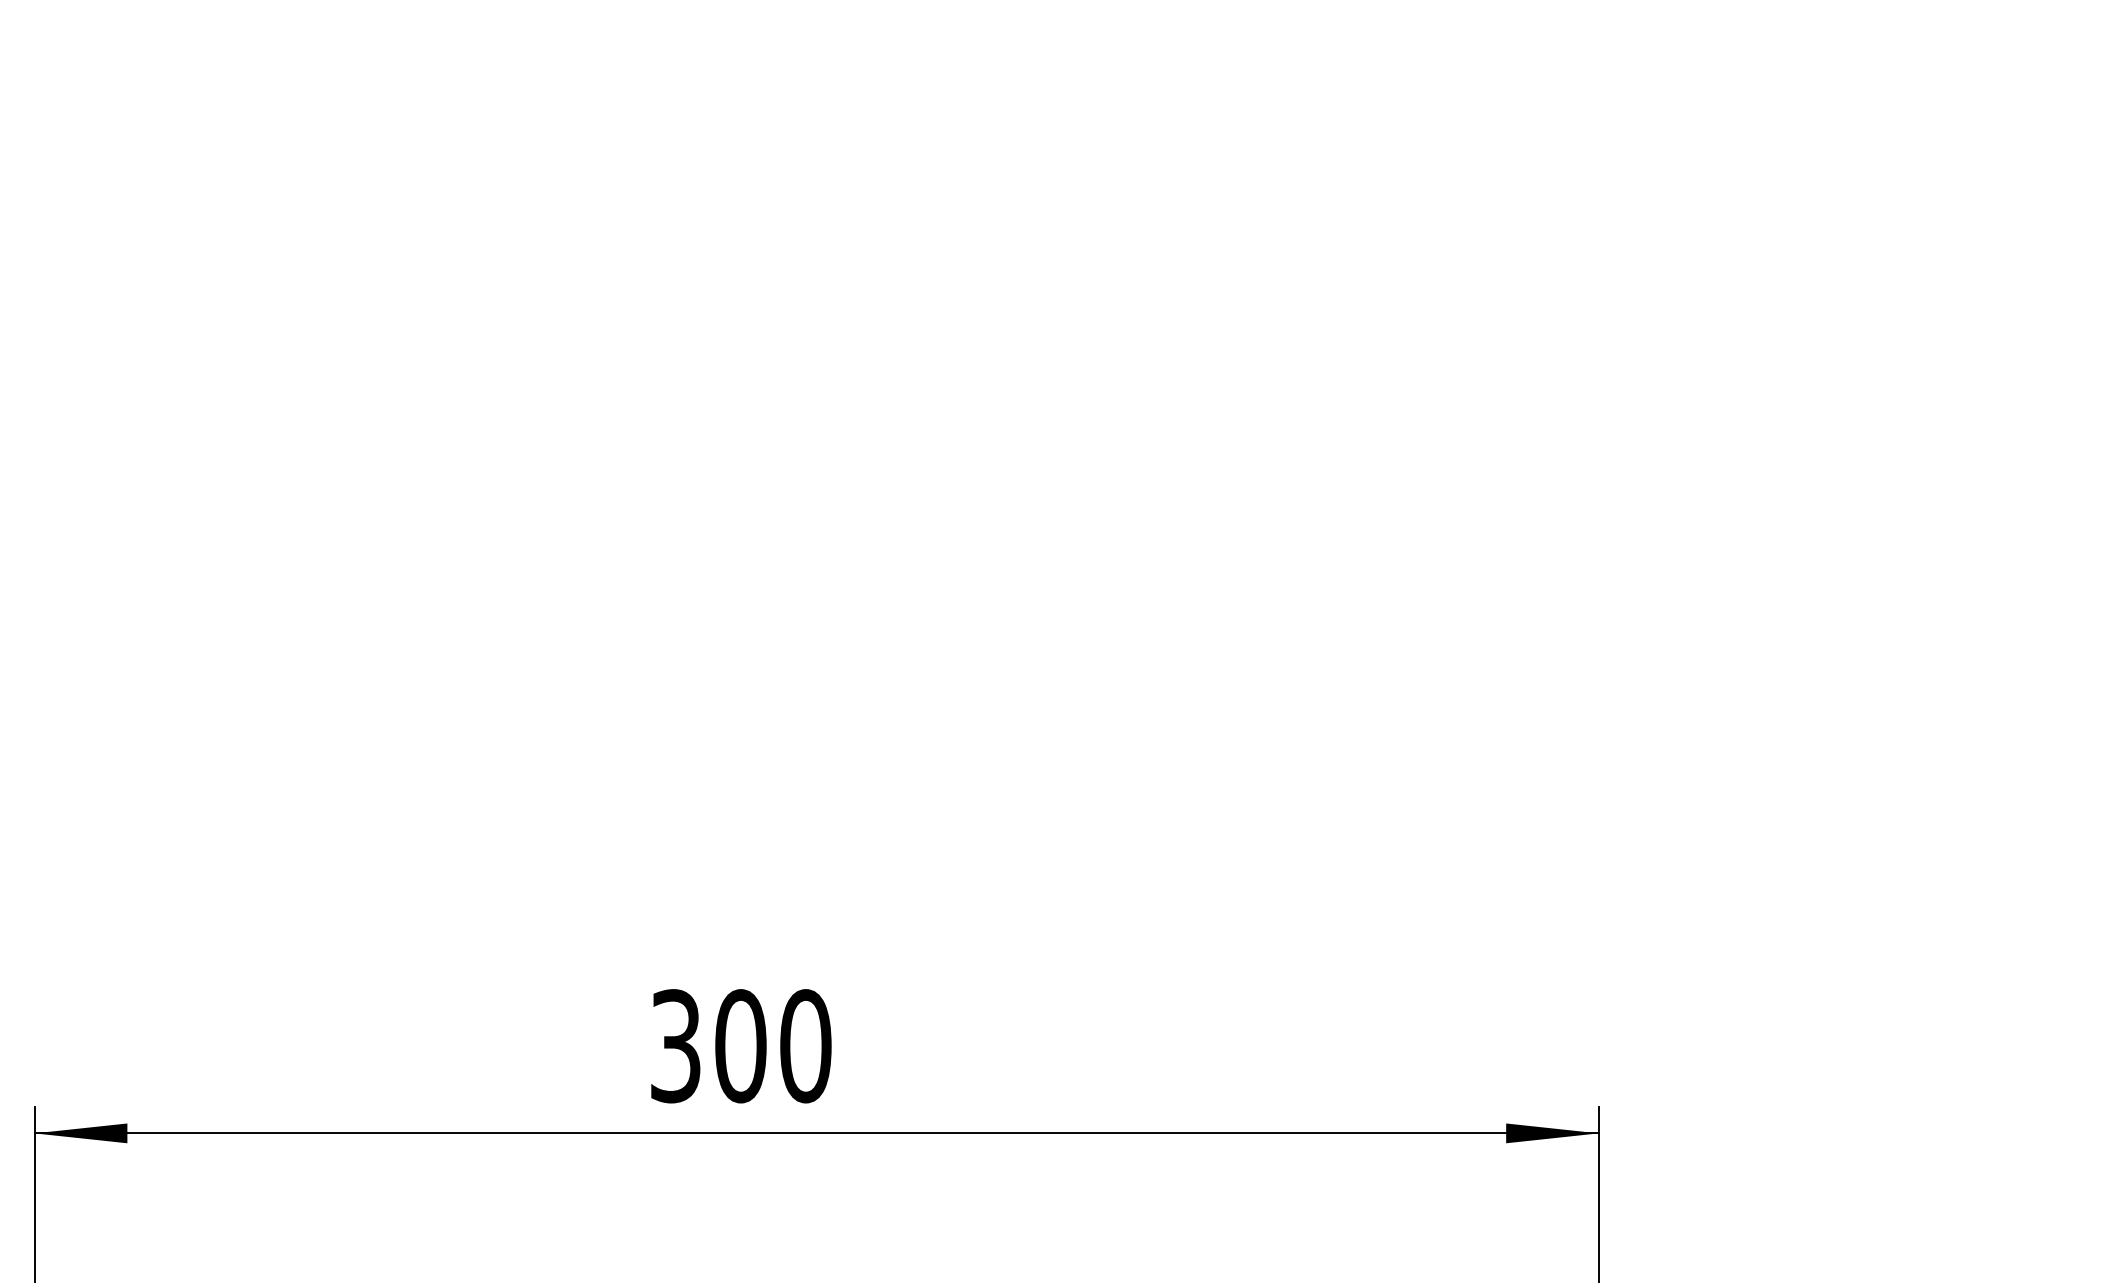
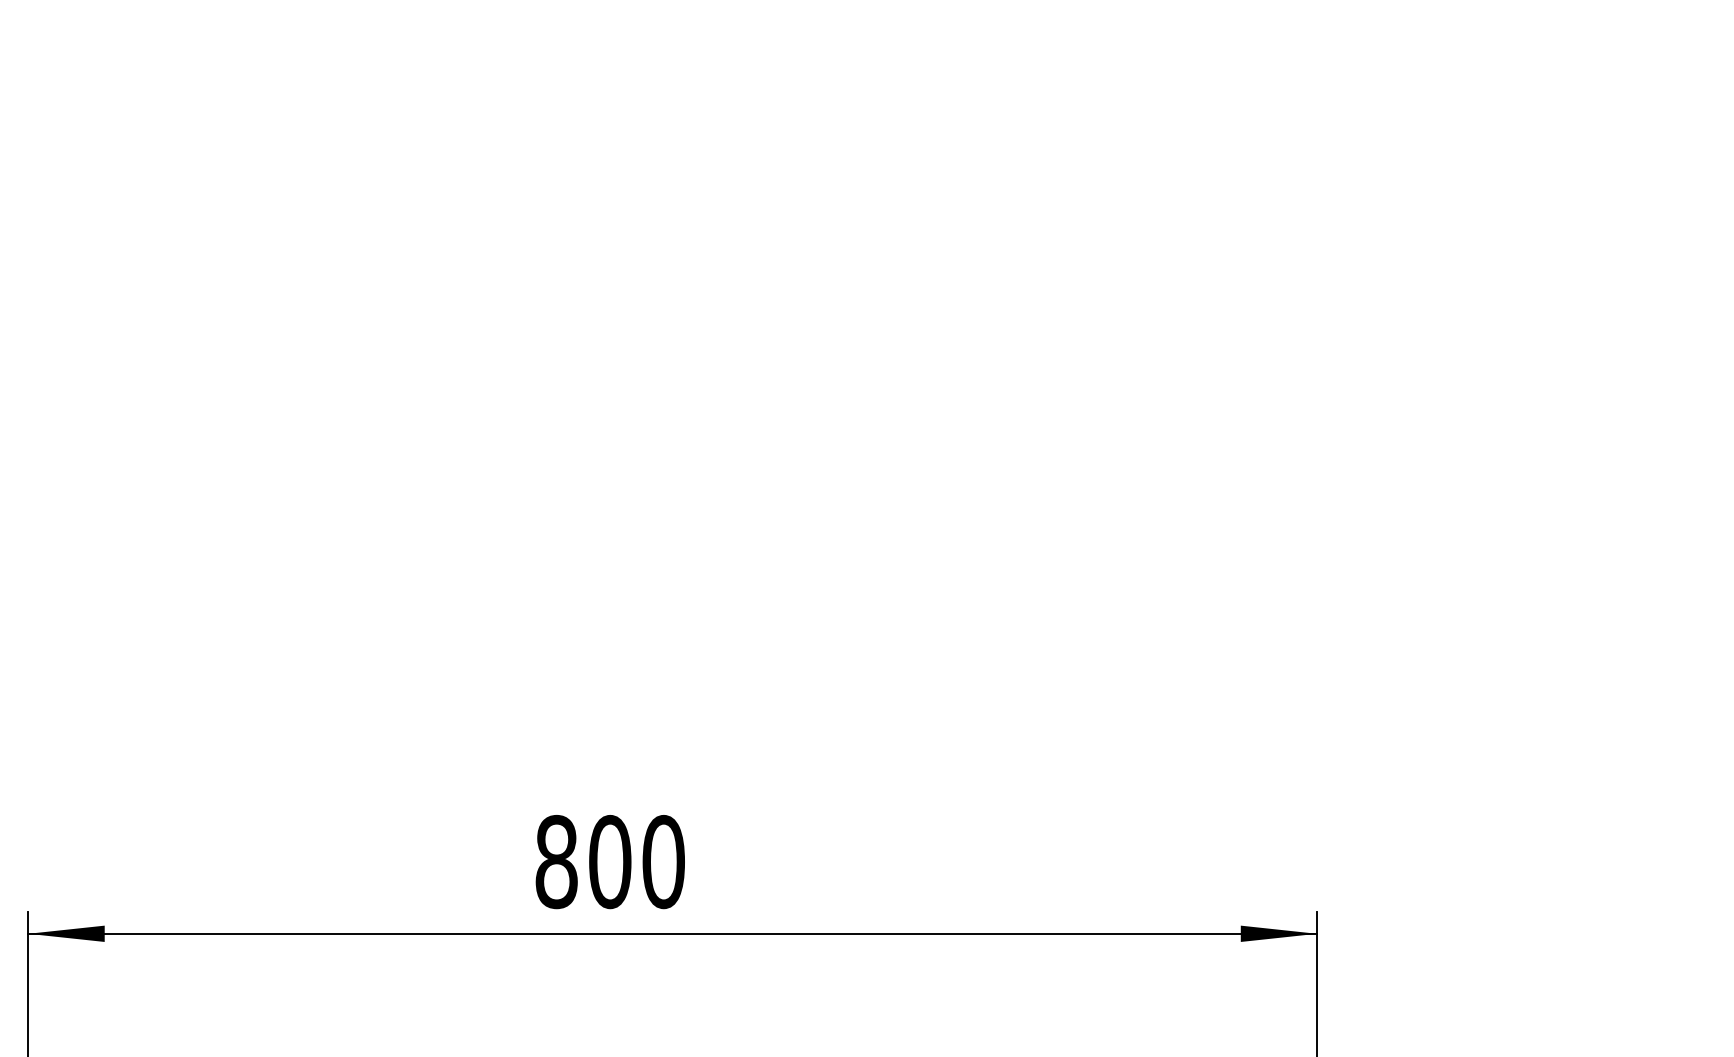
text: (675, 1046) -> (556, 862), 300 -> 800

